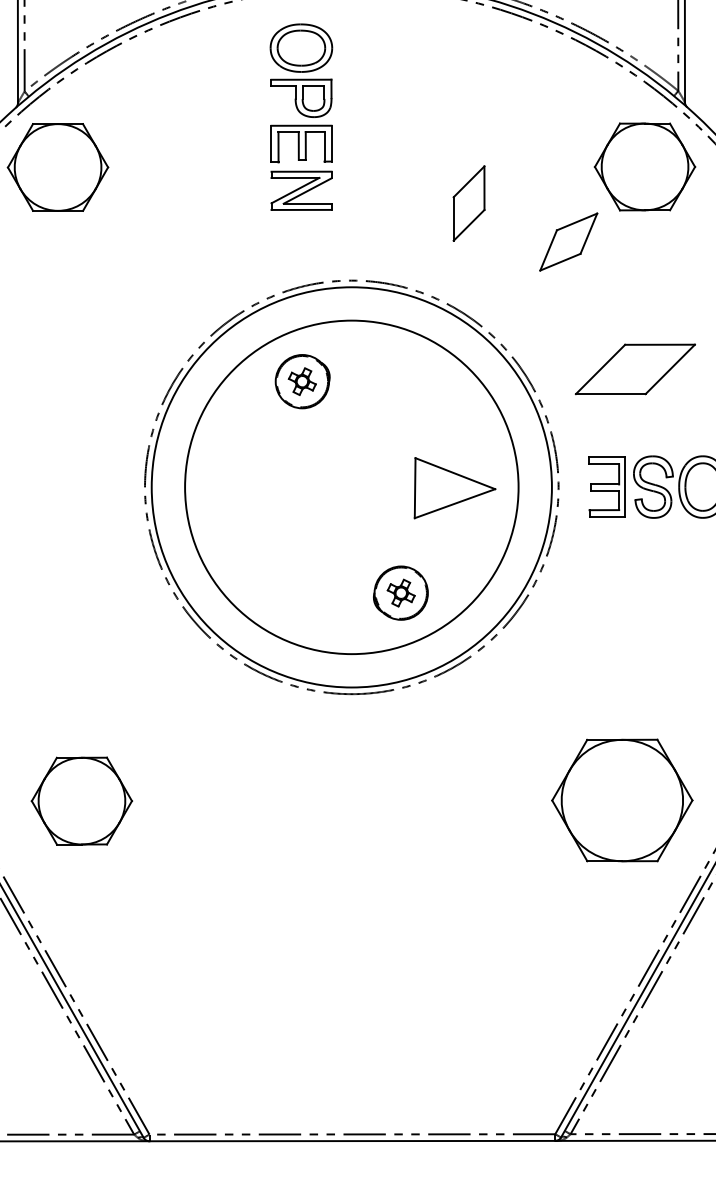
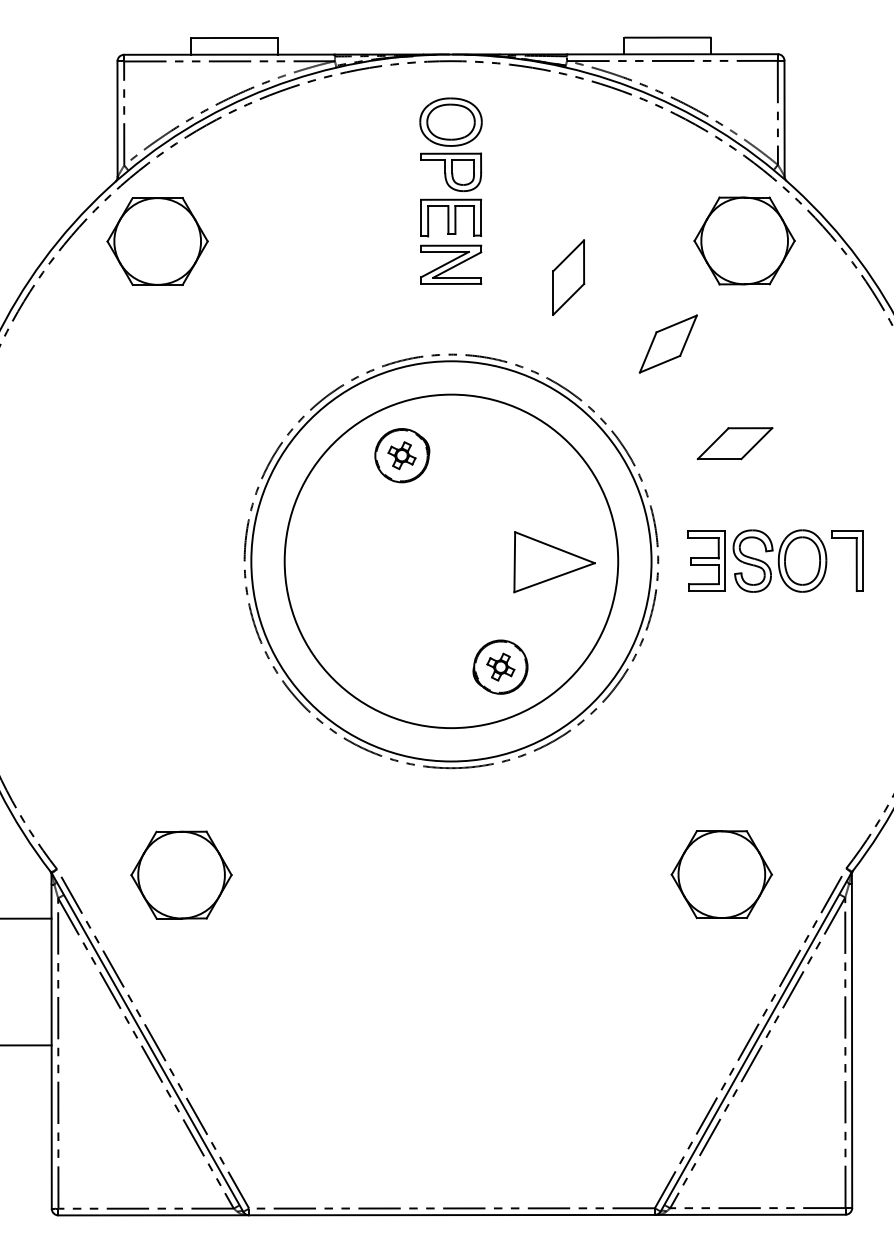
part: (300, 116) -> (450, 190), moved
part: (567, 241) -> (667, 343), moved
part: (634, 369) -> (734, 443), size x0.62
part: (621, 800) -> (721, 874), size x0.71

